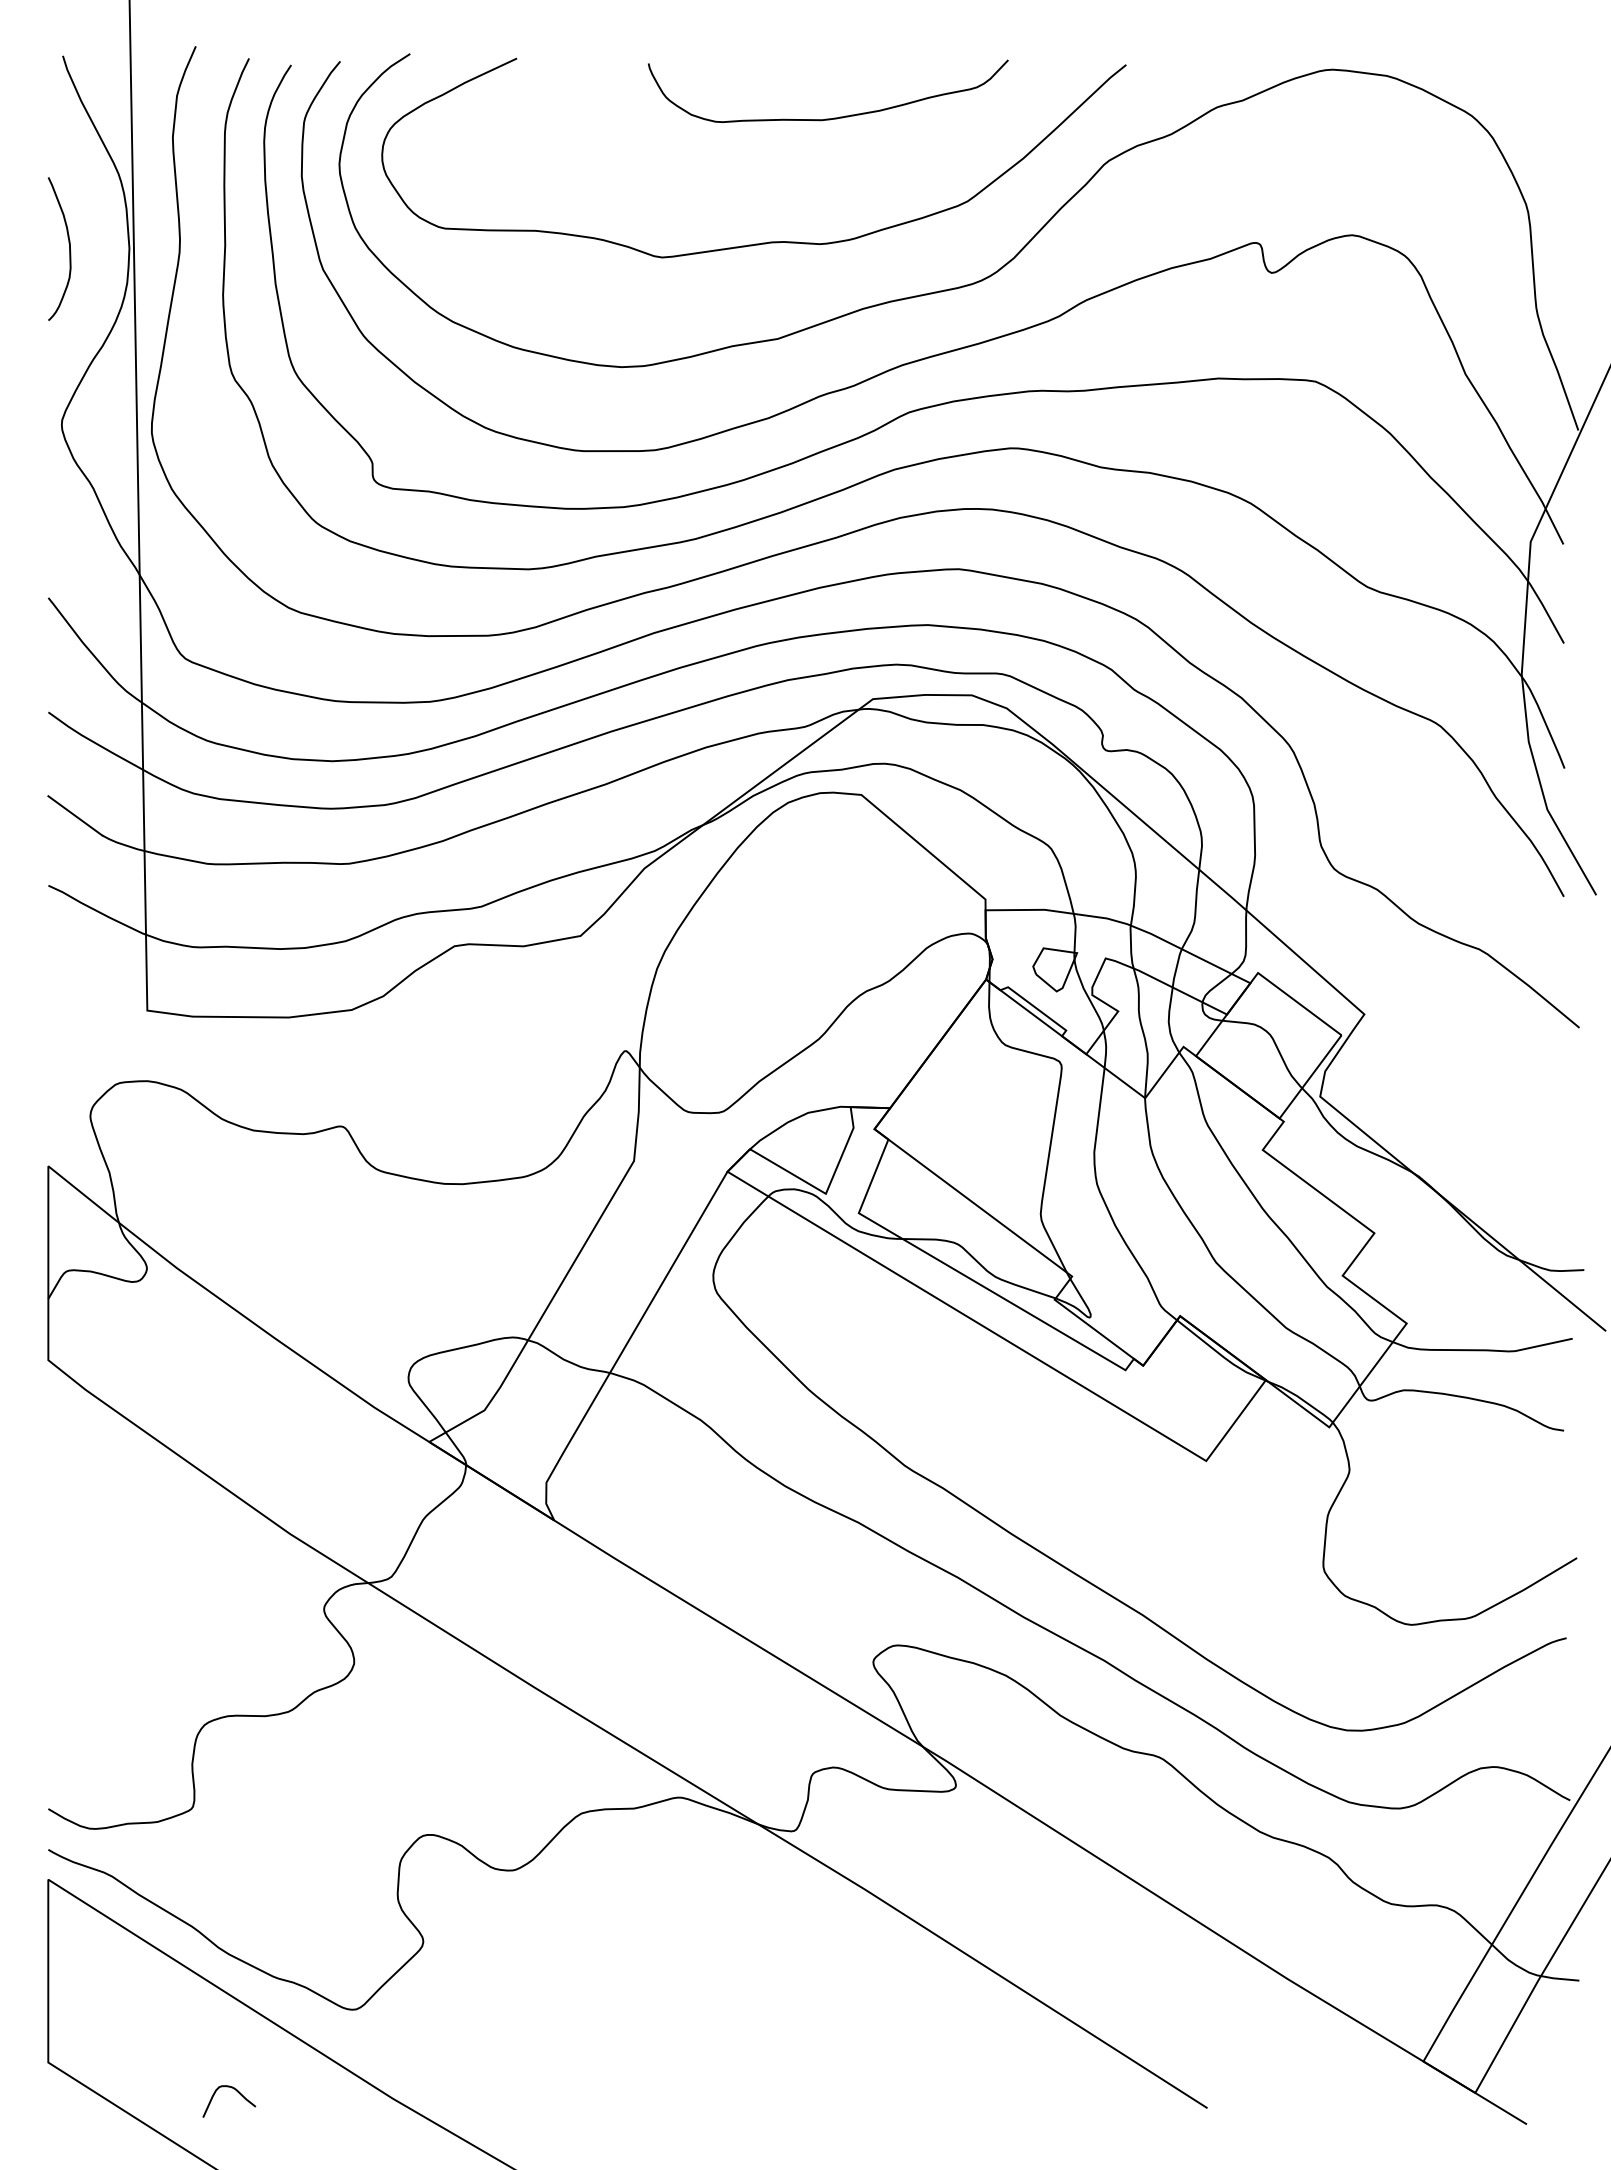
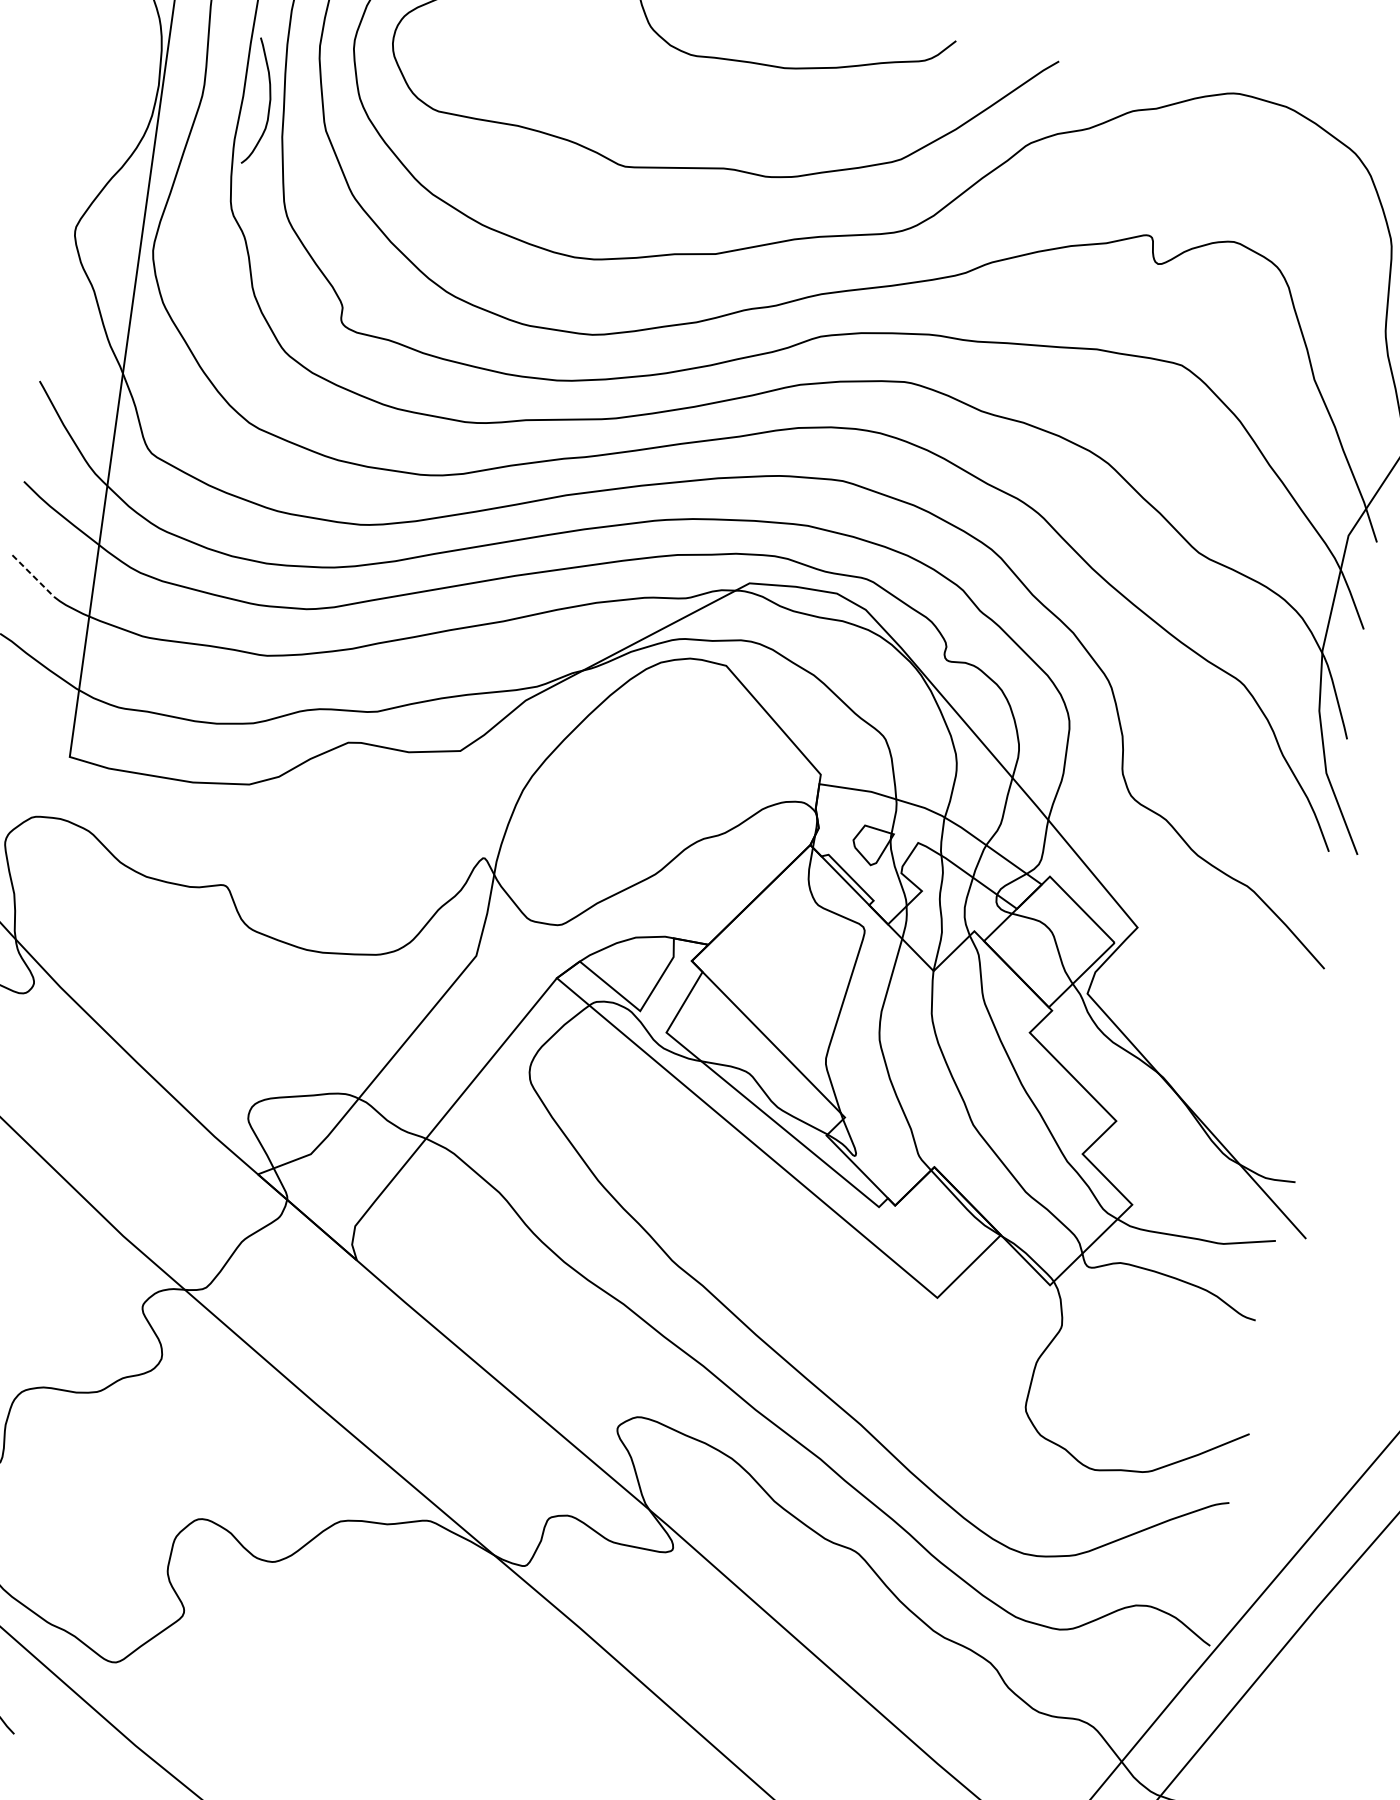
curve: (69, 248) -> (269, 102), moved
line: (75, 816) -> (33, 576), solid -> dashed

